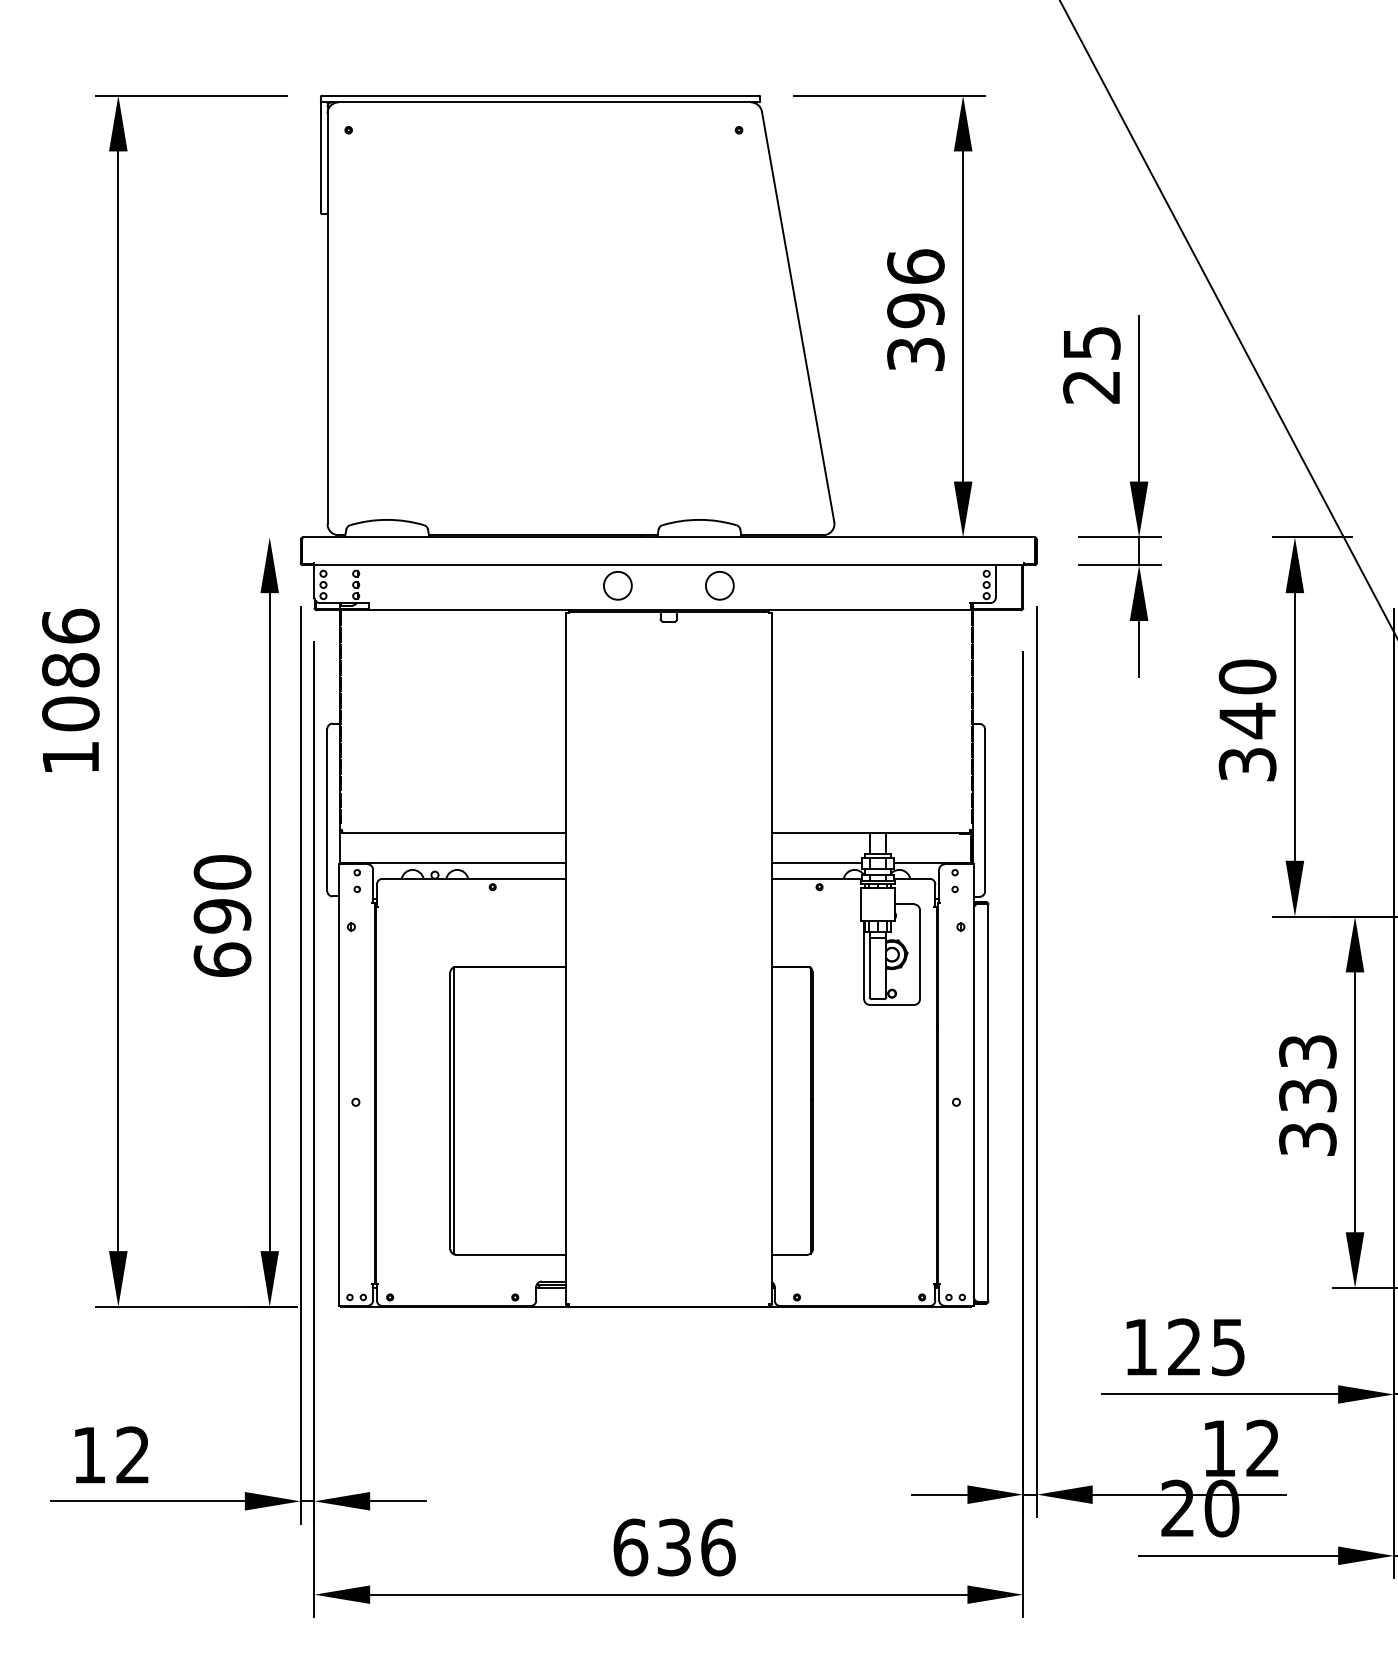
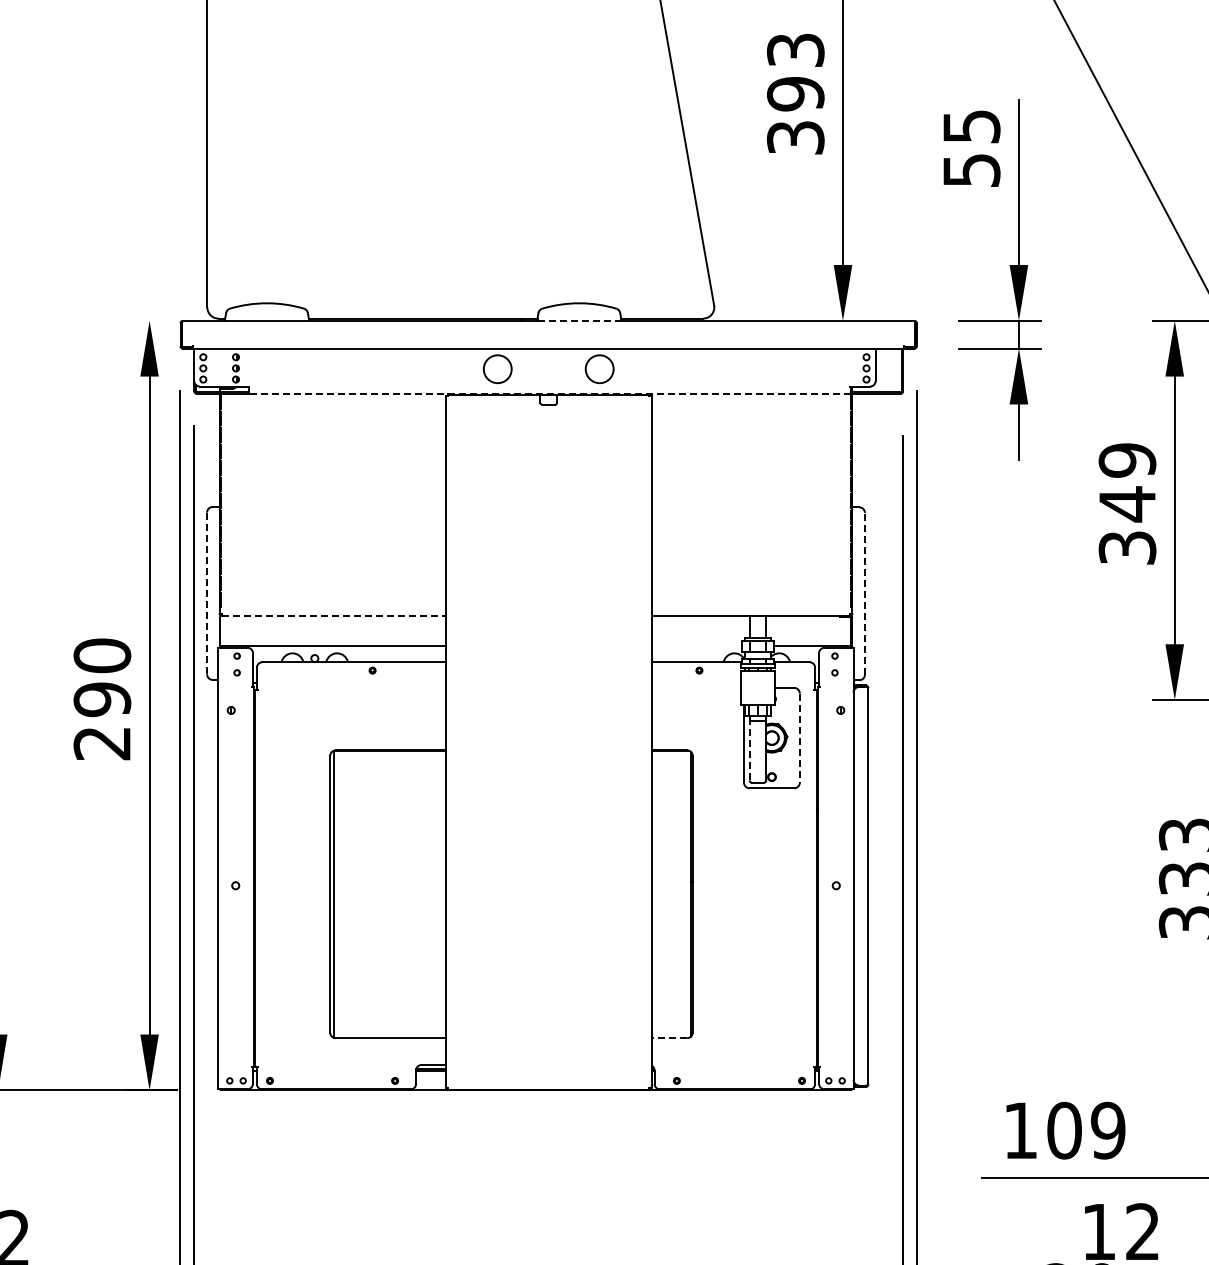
text: (915, 266) -> (795, 49), 396 -> 393
text: (1091, 387) -> (971, 170), 25 -> 55
line: (699, 537) -> (579, 320), solid -> dashed
line: (670, 610) -> (550, 393), solid -> dashed
text: (1247, 676) -> (1127, 459), 340 -> 349
line: (327, 810) -> (207, 593), solid -> dashed
line: (985, 810) -> (865, 593), solid -> dashed
line: (454, 832) -> (334, 615), solid -> dashed
line: (816, 863) -> (696, 646), removed
line: (919, 954) -> (799, 737), solid -> dashed
text: (222, 959) -> (102, 742), 690 -> 290
line: (869, 967) -> (749, 750), solid -> dashed
line: (789, 1254) -> (669, 1037), solid -> dashed
text: (1206, 1347) -> (1086, 1130), 125 -> 109

